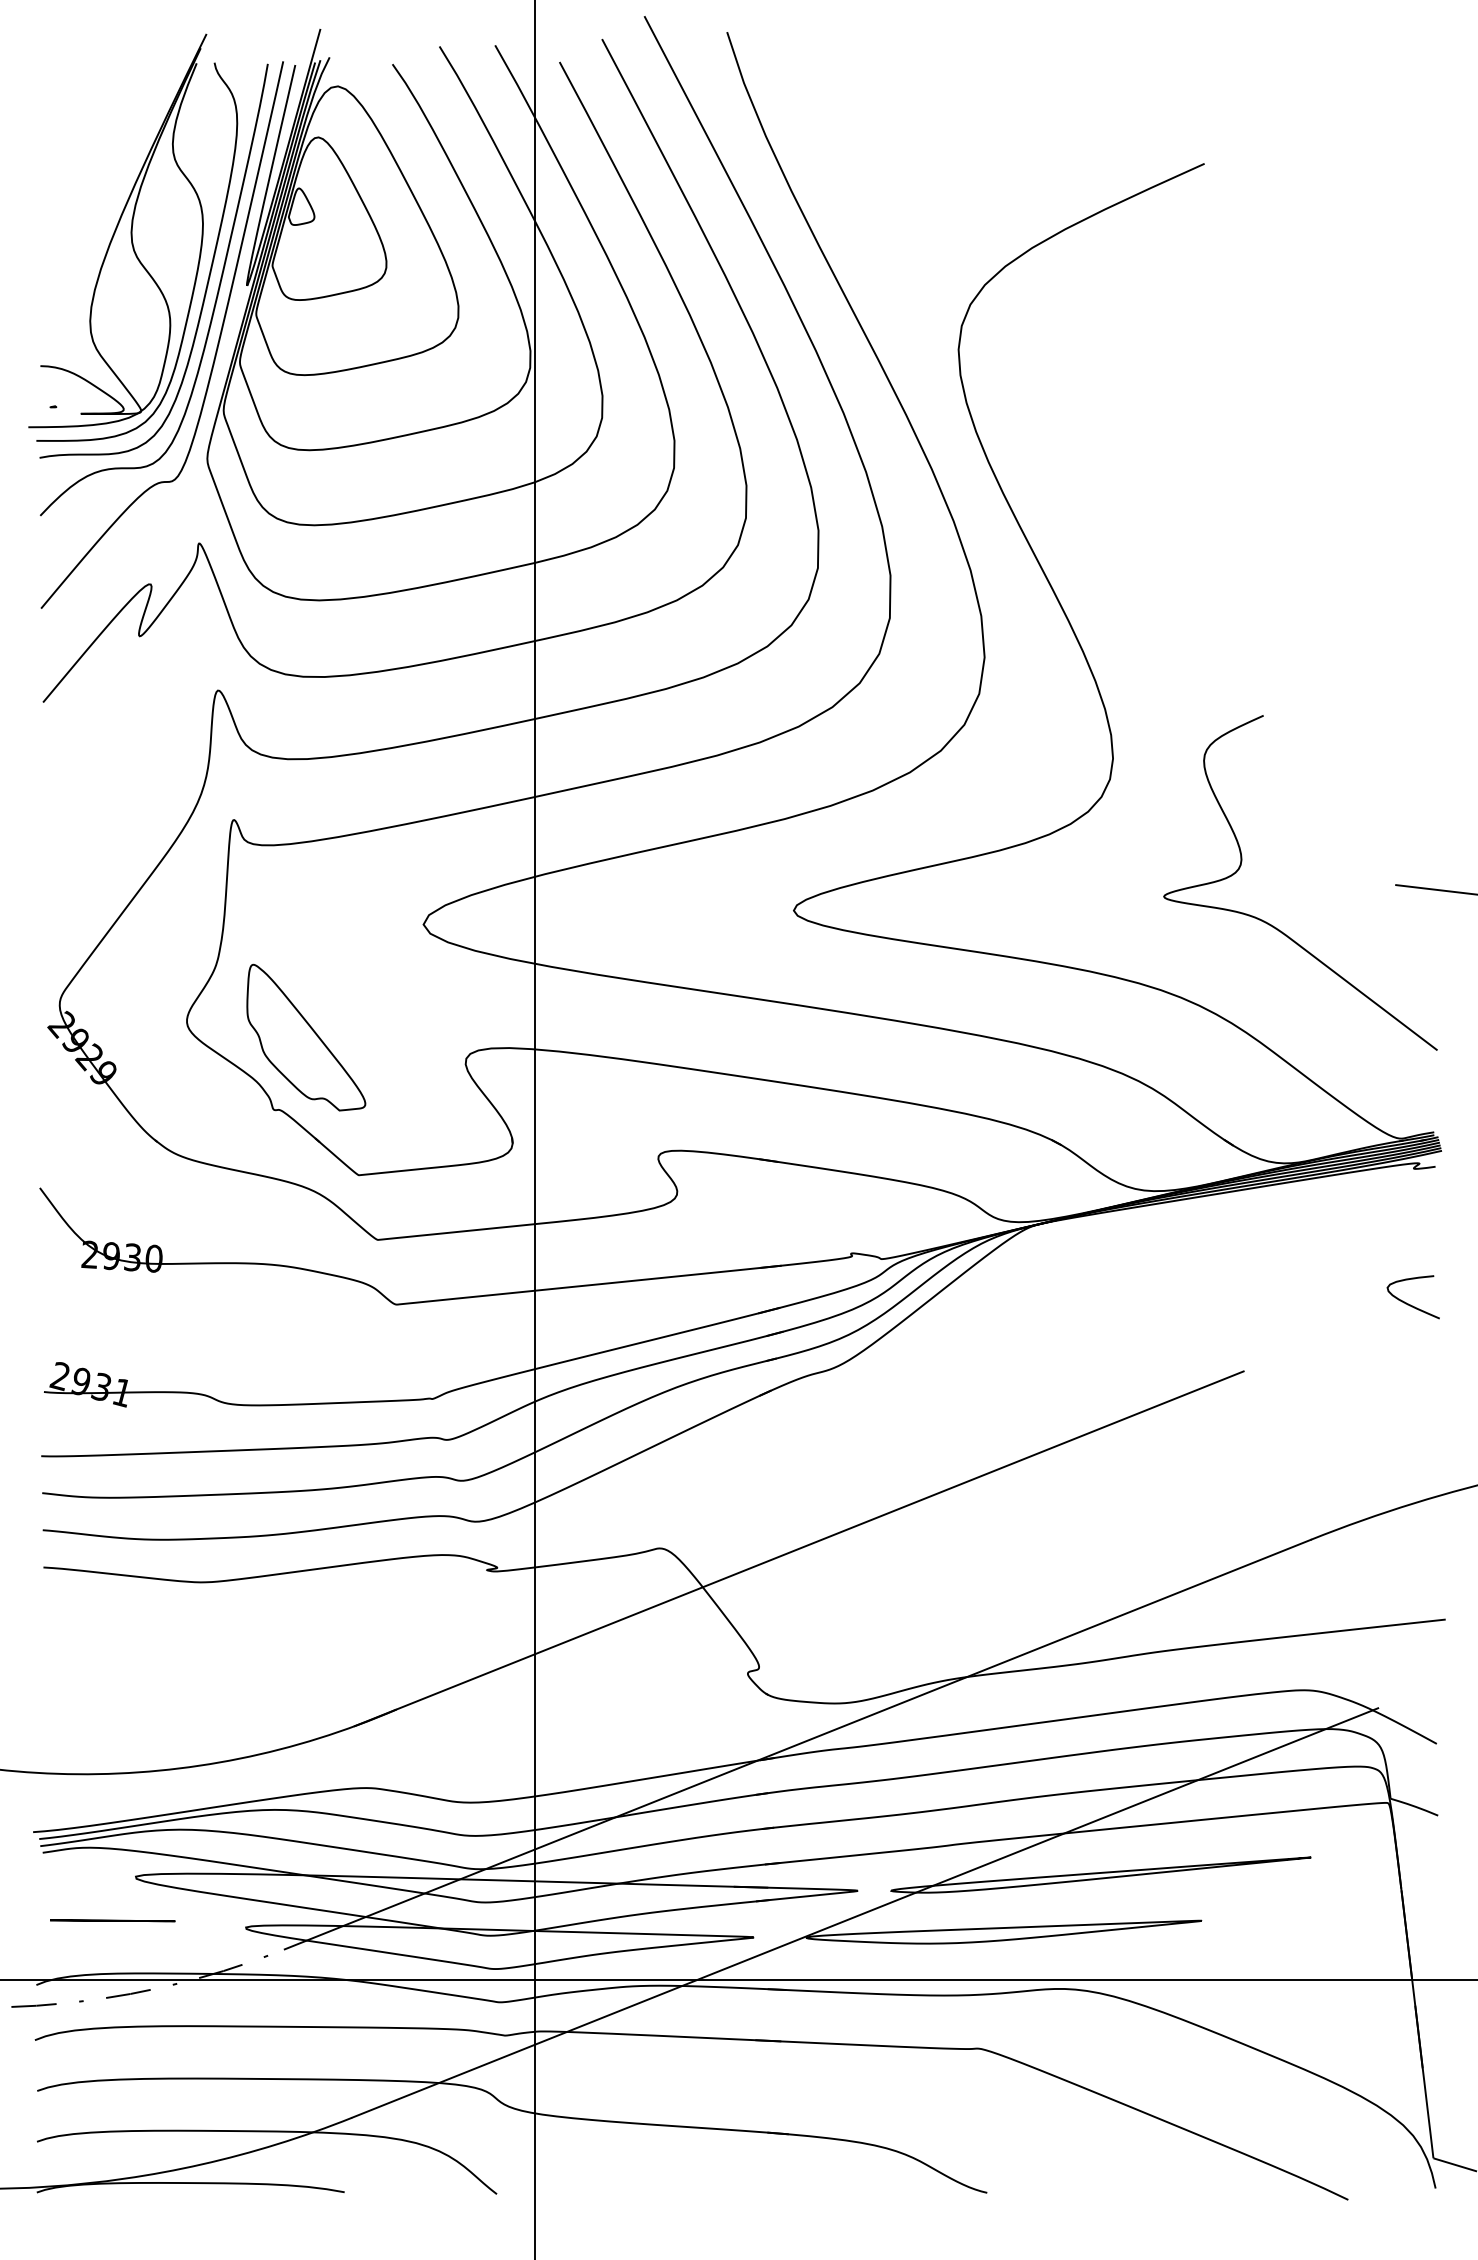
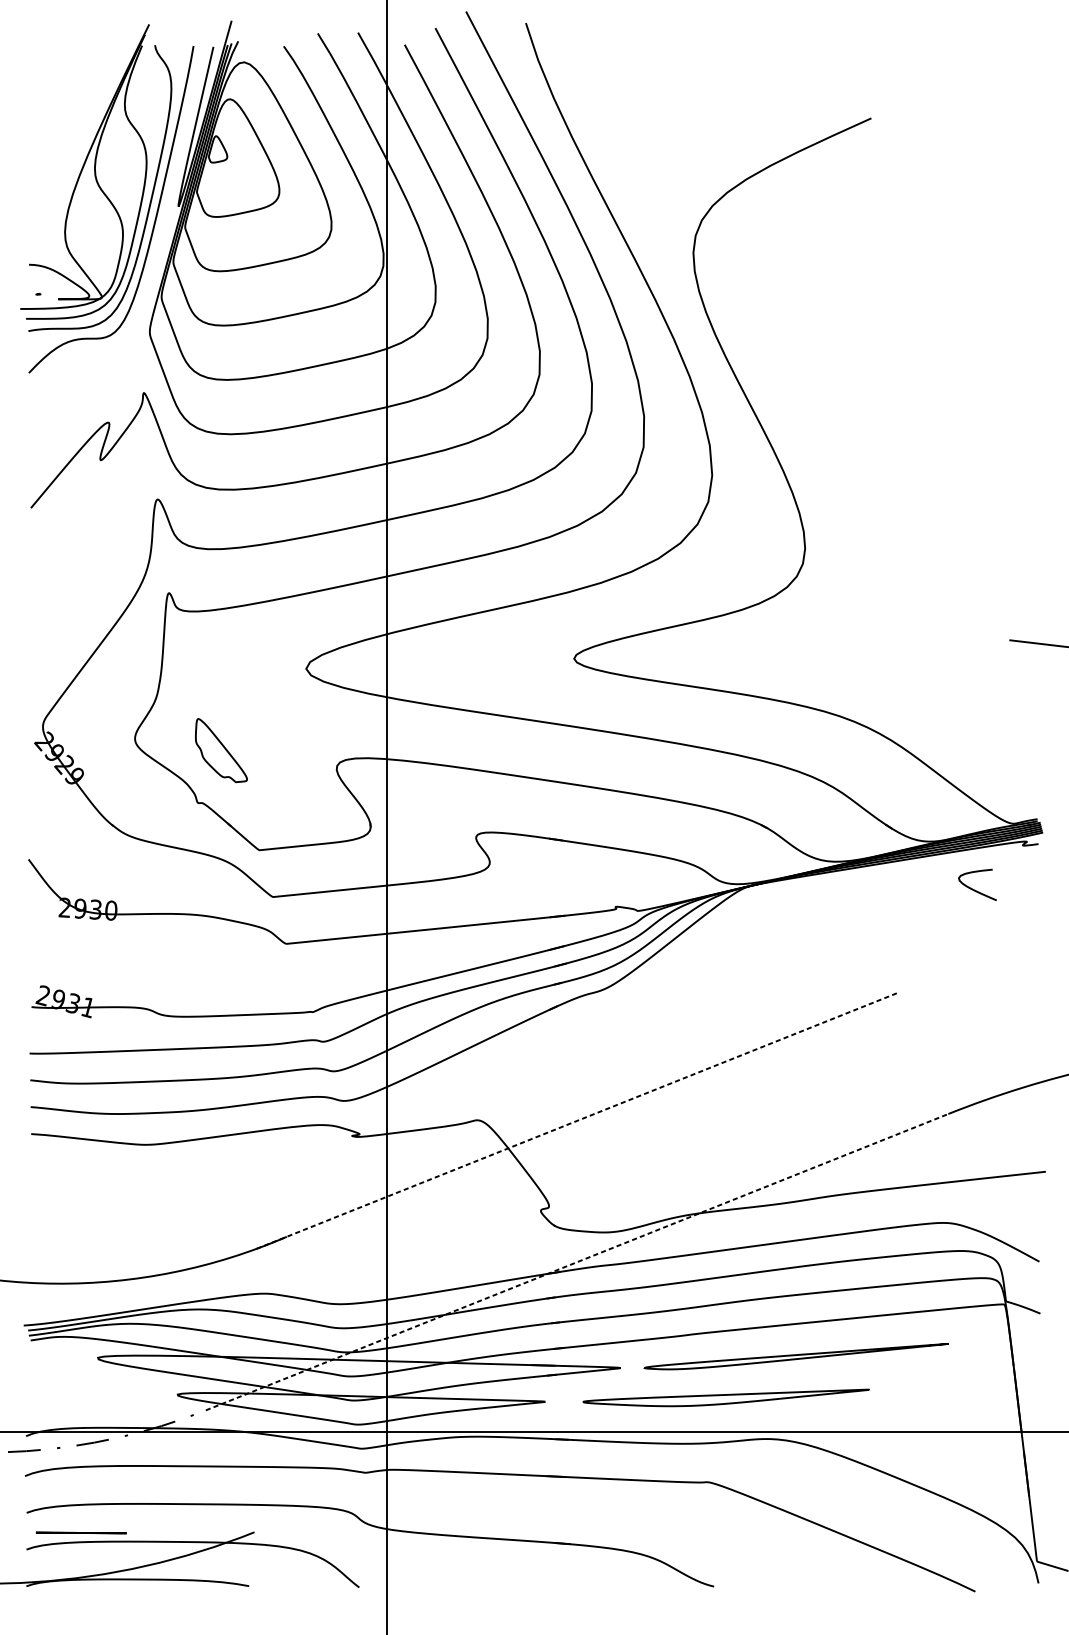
curve: (216, 346) -> (156, 250), removed
curve: (1273, 925) -> (921, 669), removed
part: (306, 1037) -> (221, 750), size x0.6
curve: (1408, 1303) -> (974, 889), moved
line: (799, 1548) -> (578, 1120), solid -> dashed
line: (798, 1744) -> (577, 1262), solid -> dashed
line: (865, 1912) -> (626, 1383), removed
line: (112, 1920) -> (81, 1532), moved

